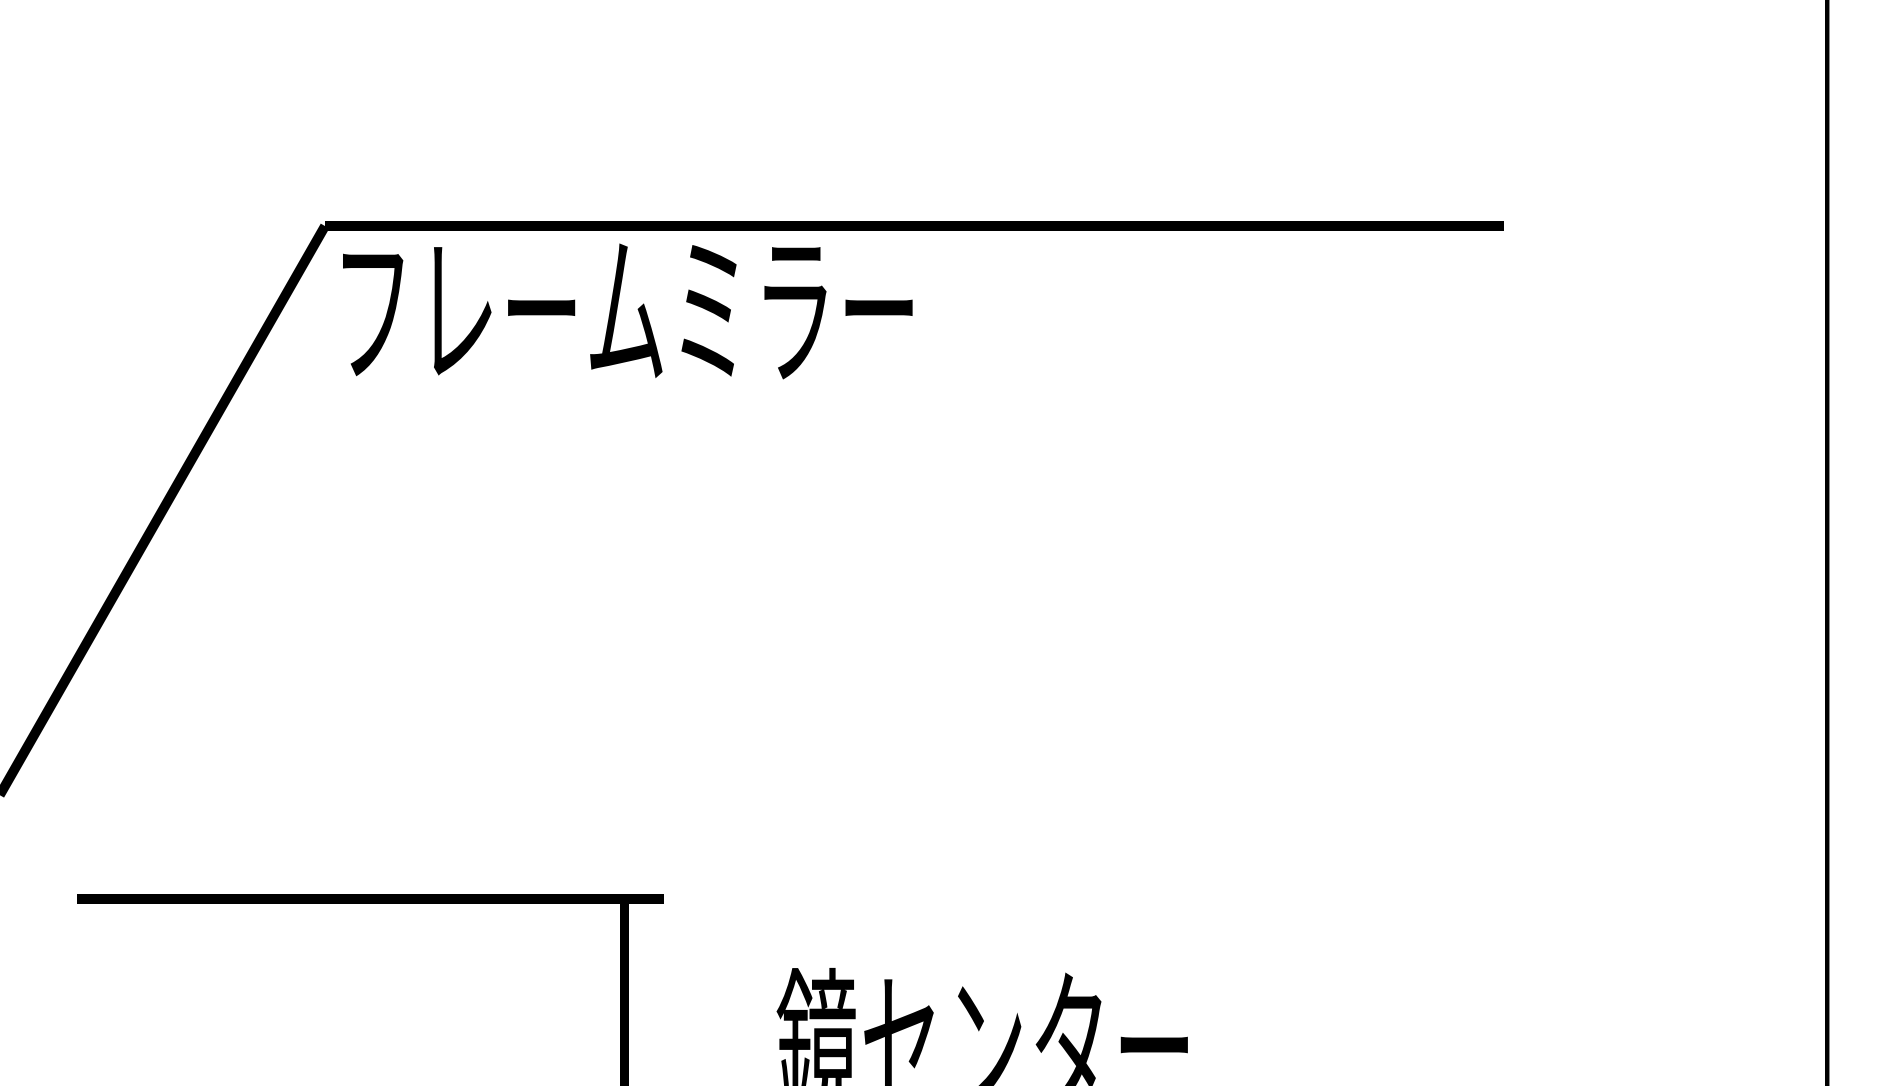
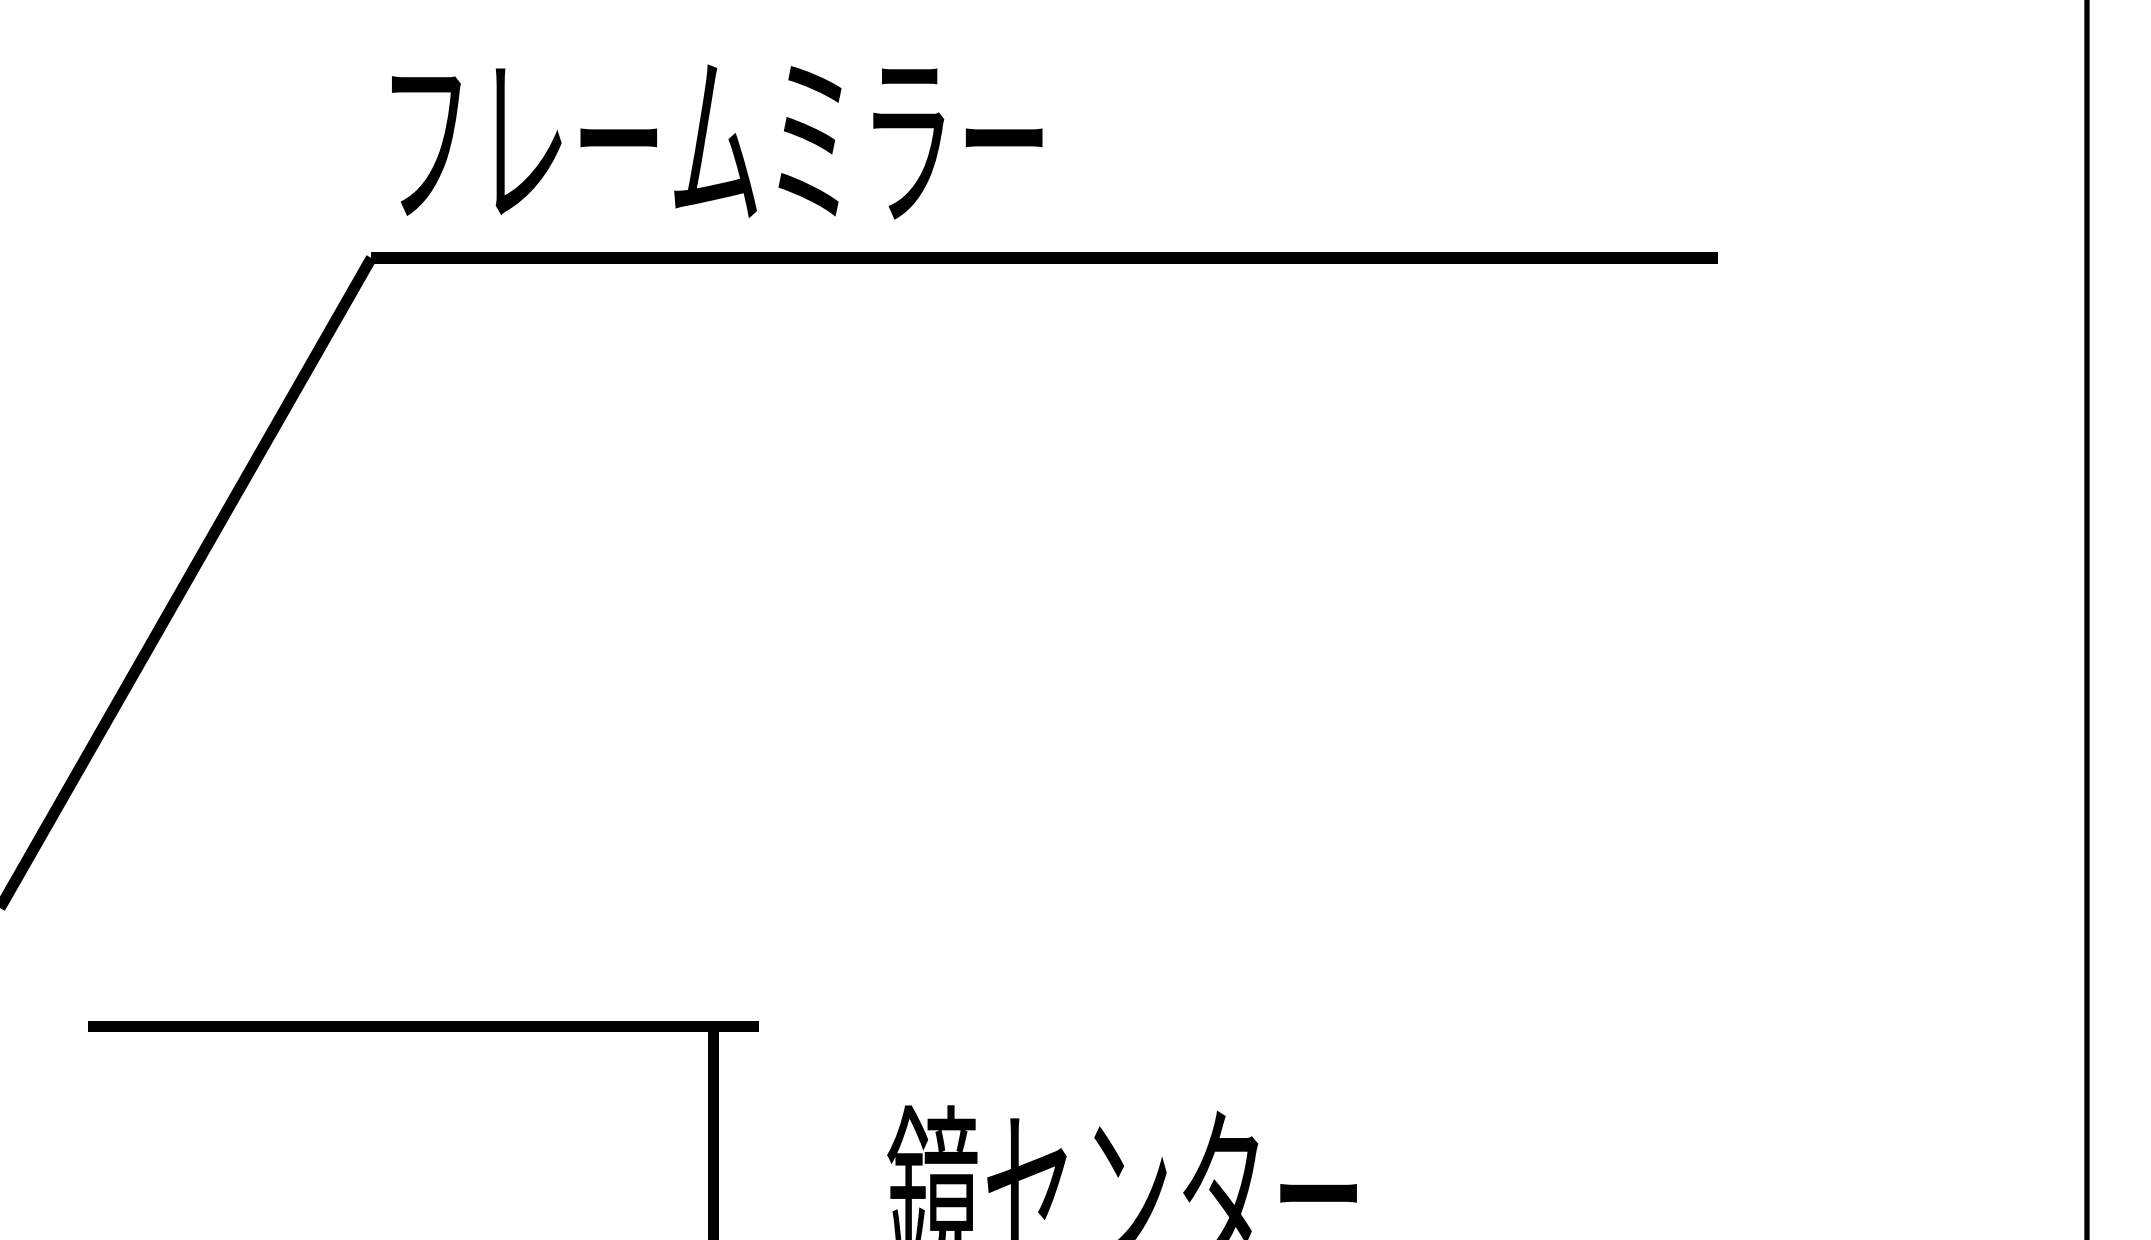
text: (627, 311) -> (716, 142), moved

